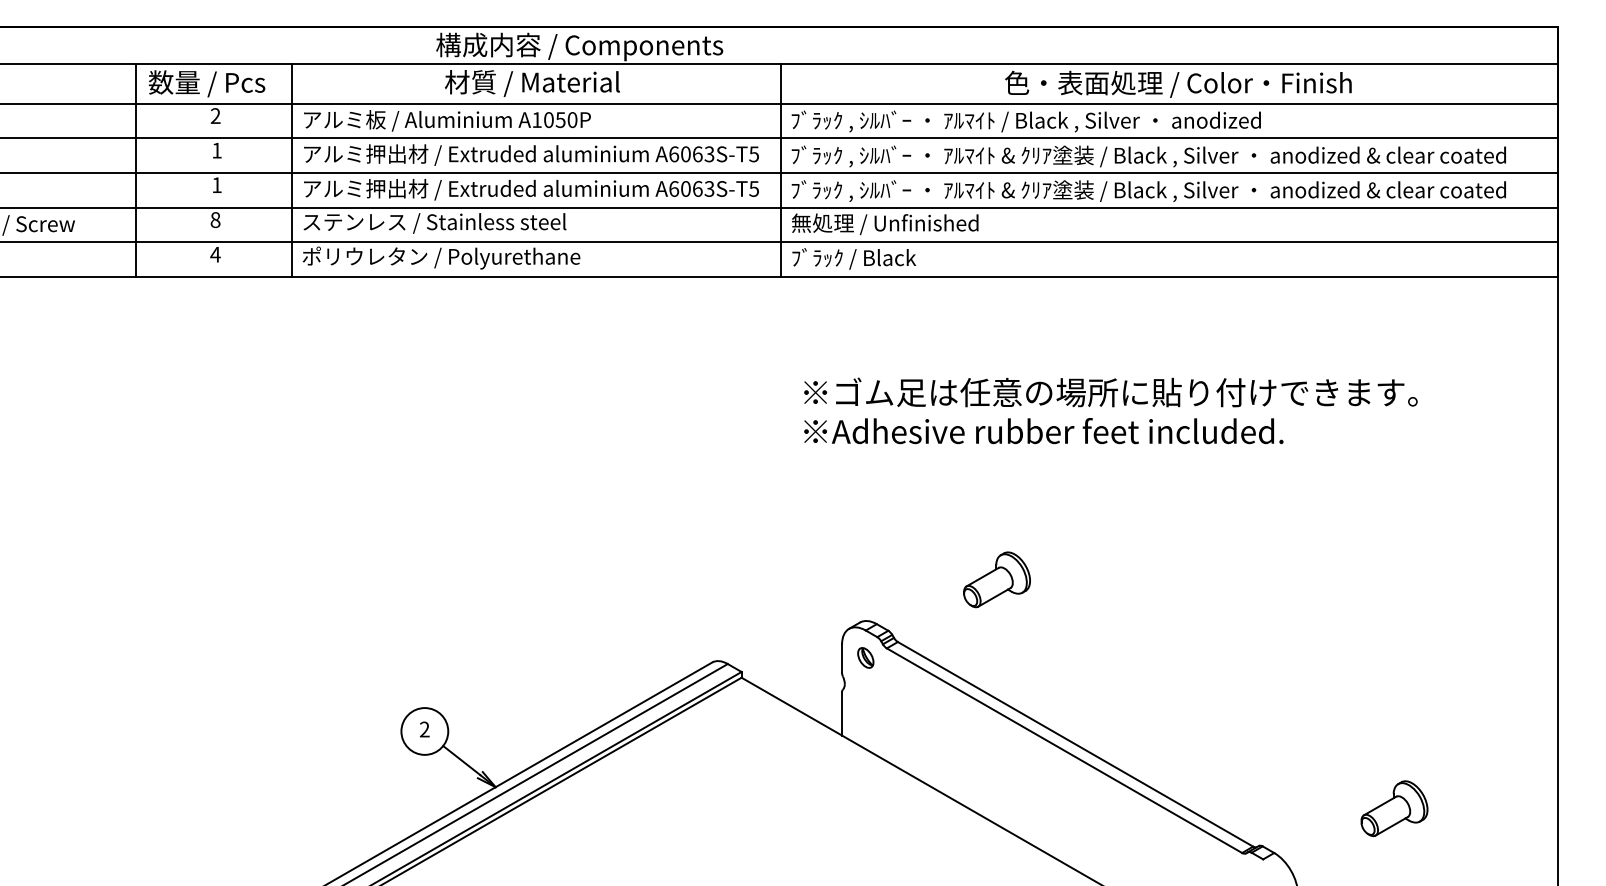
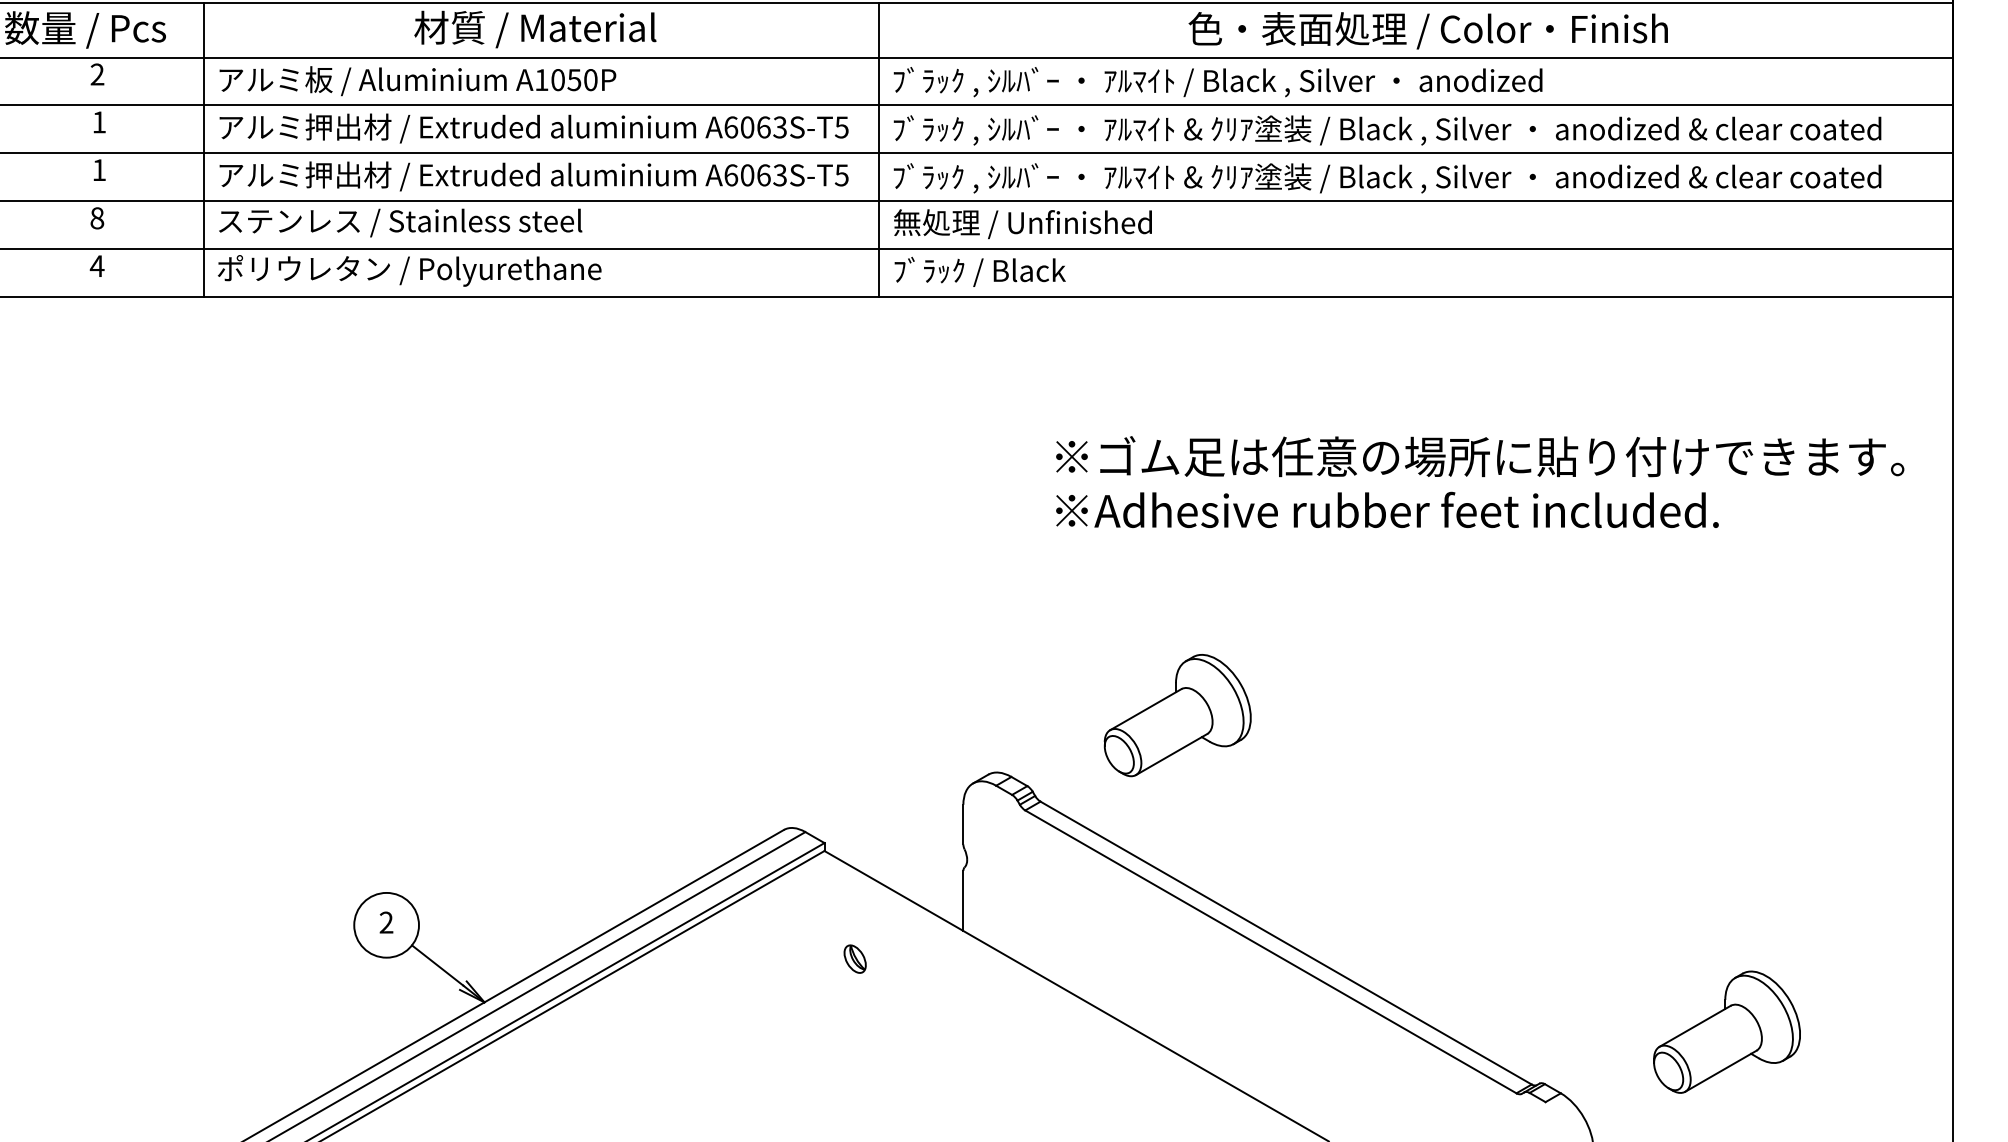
text: (1110, 410) -> (1479, 481), moved
part: (996, 579) -> (1176, 715), size x1.6
part: (865, 657) -> (854, 958), moved
part: (1394, 808) -> (1727, 1031), size x1.6

